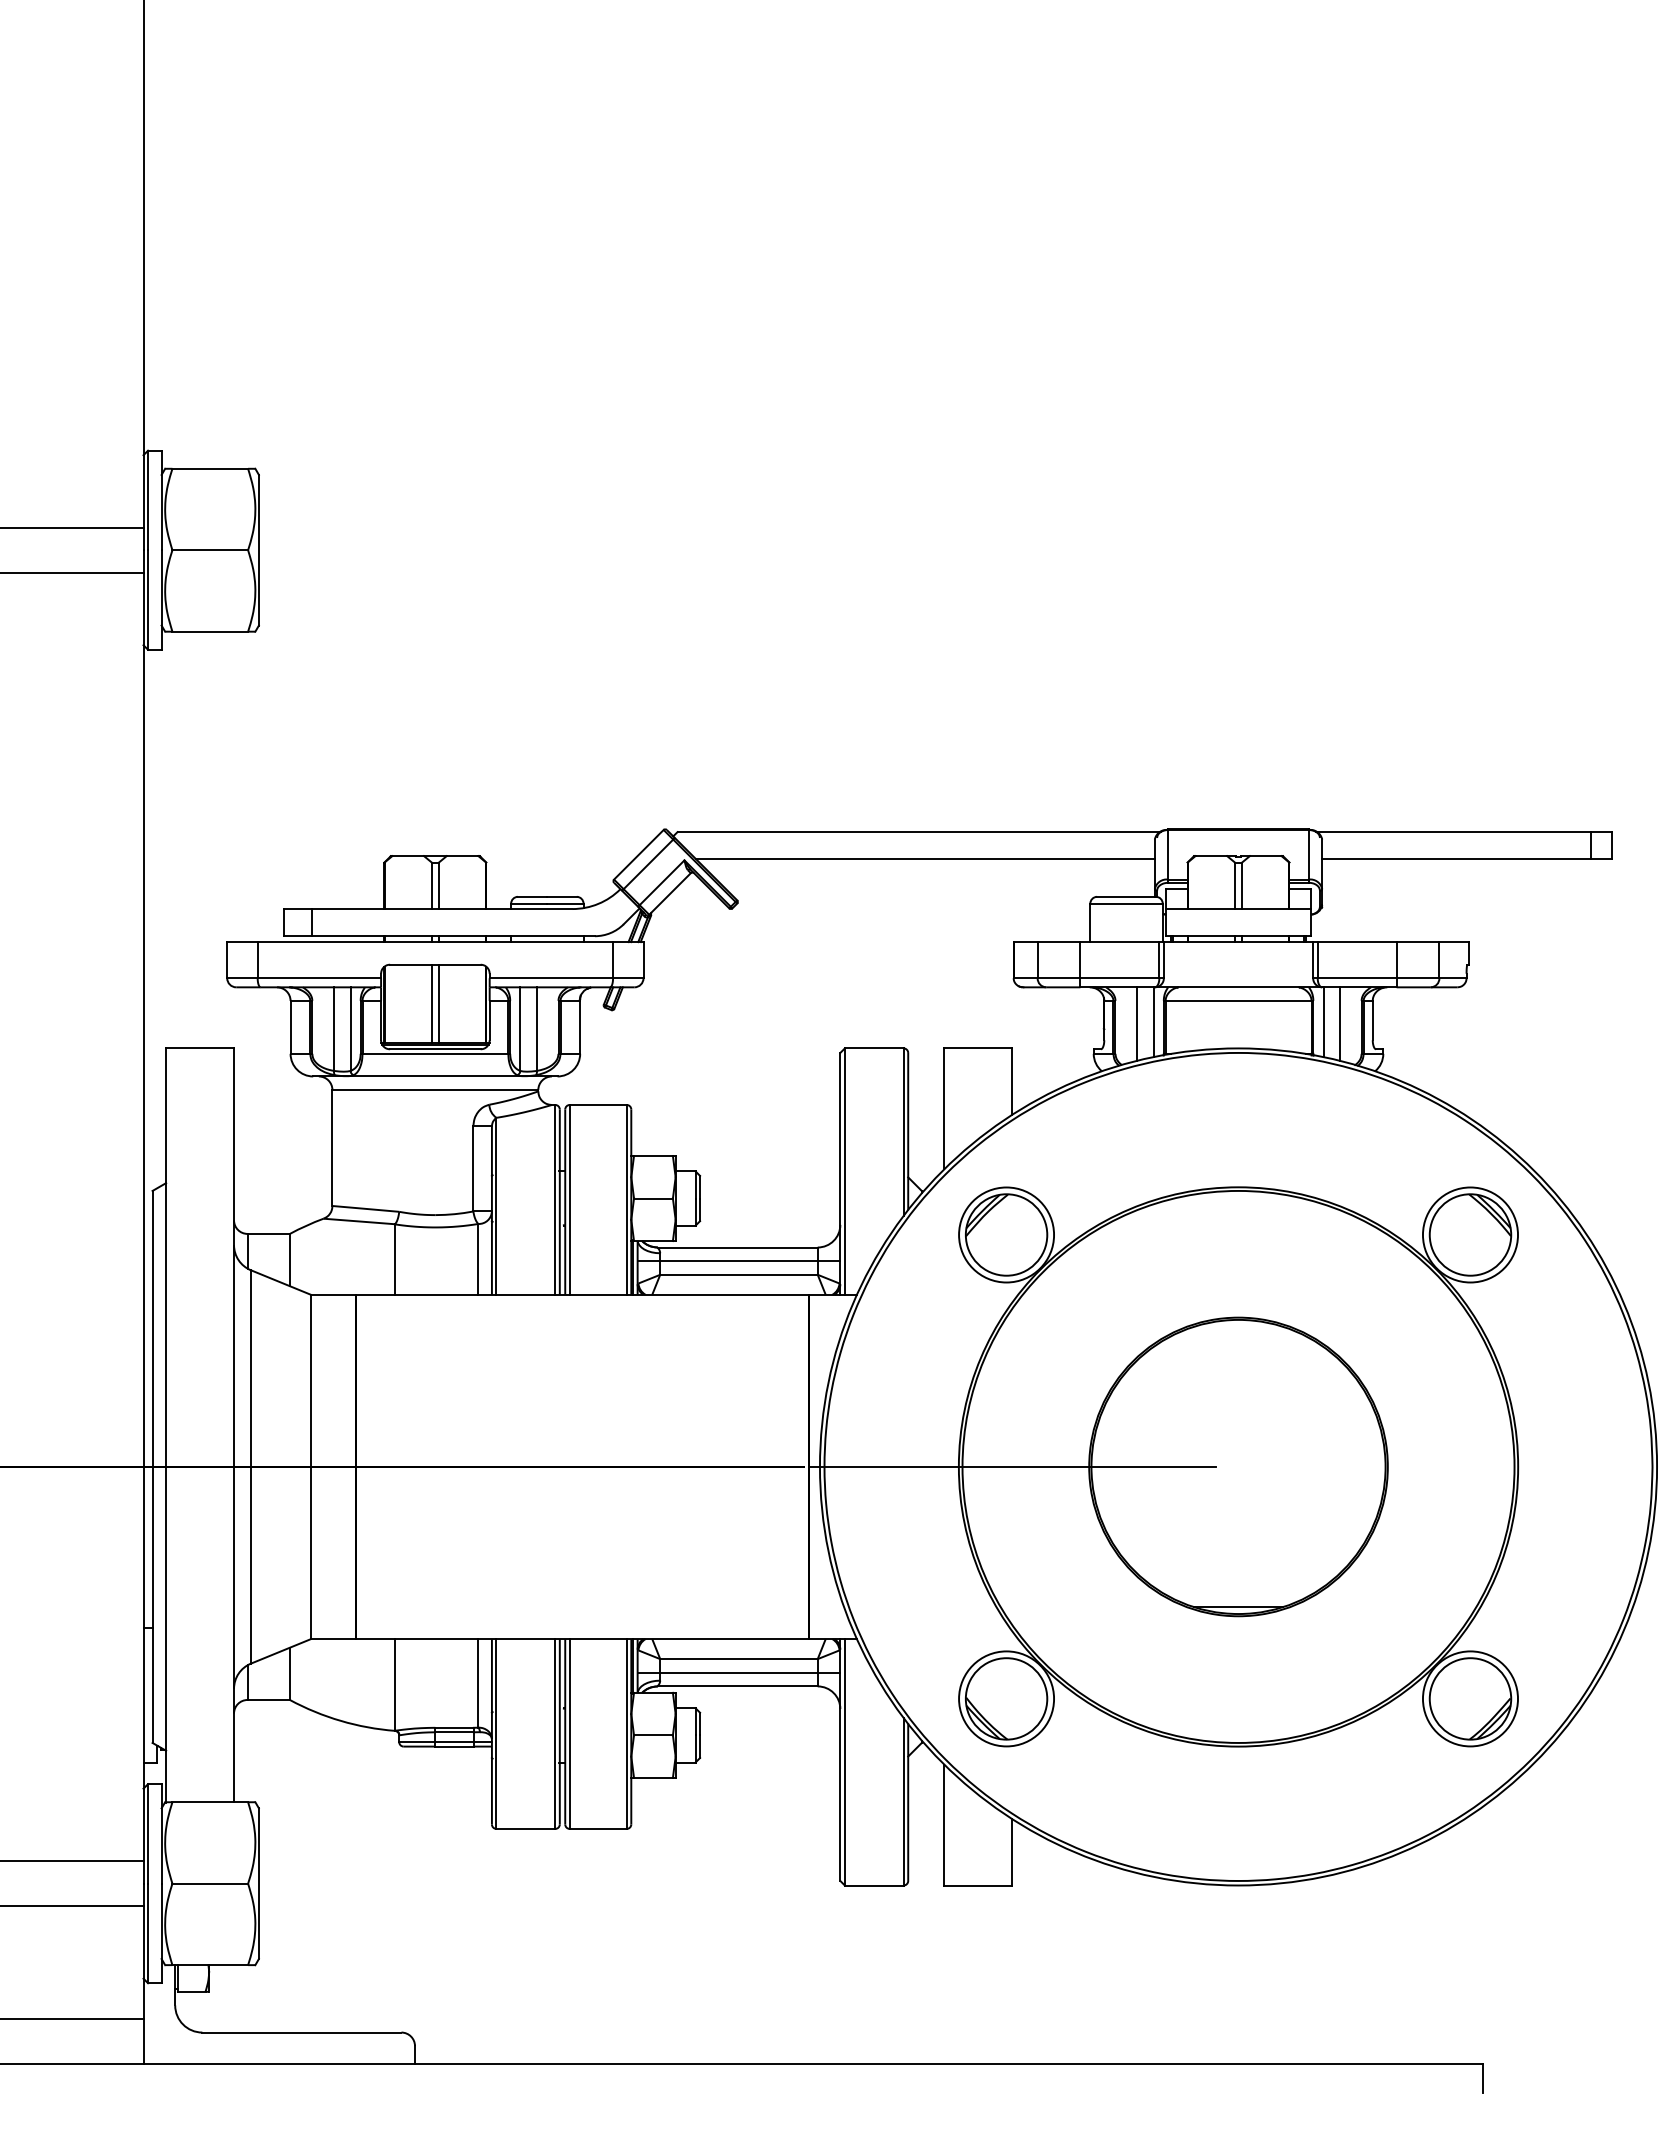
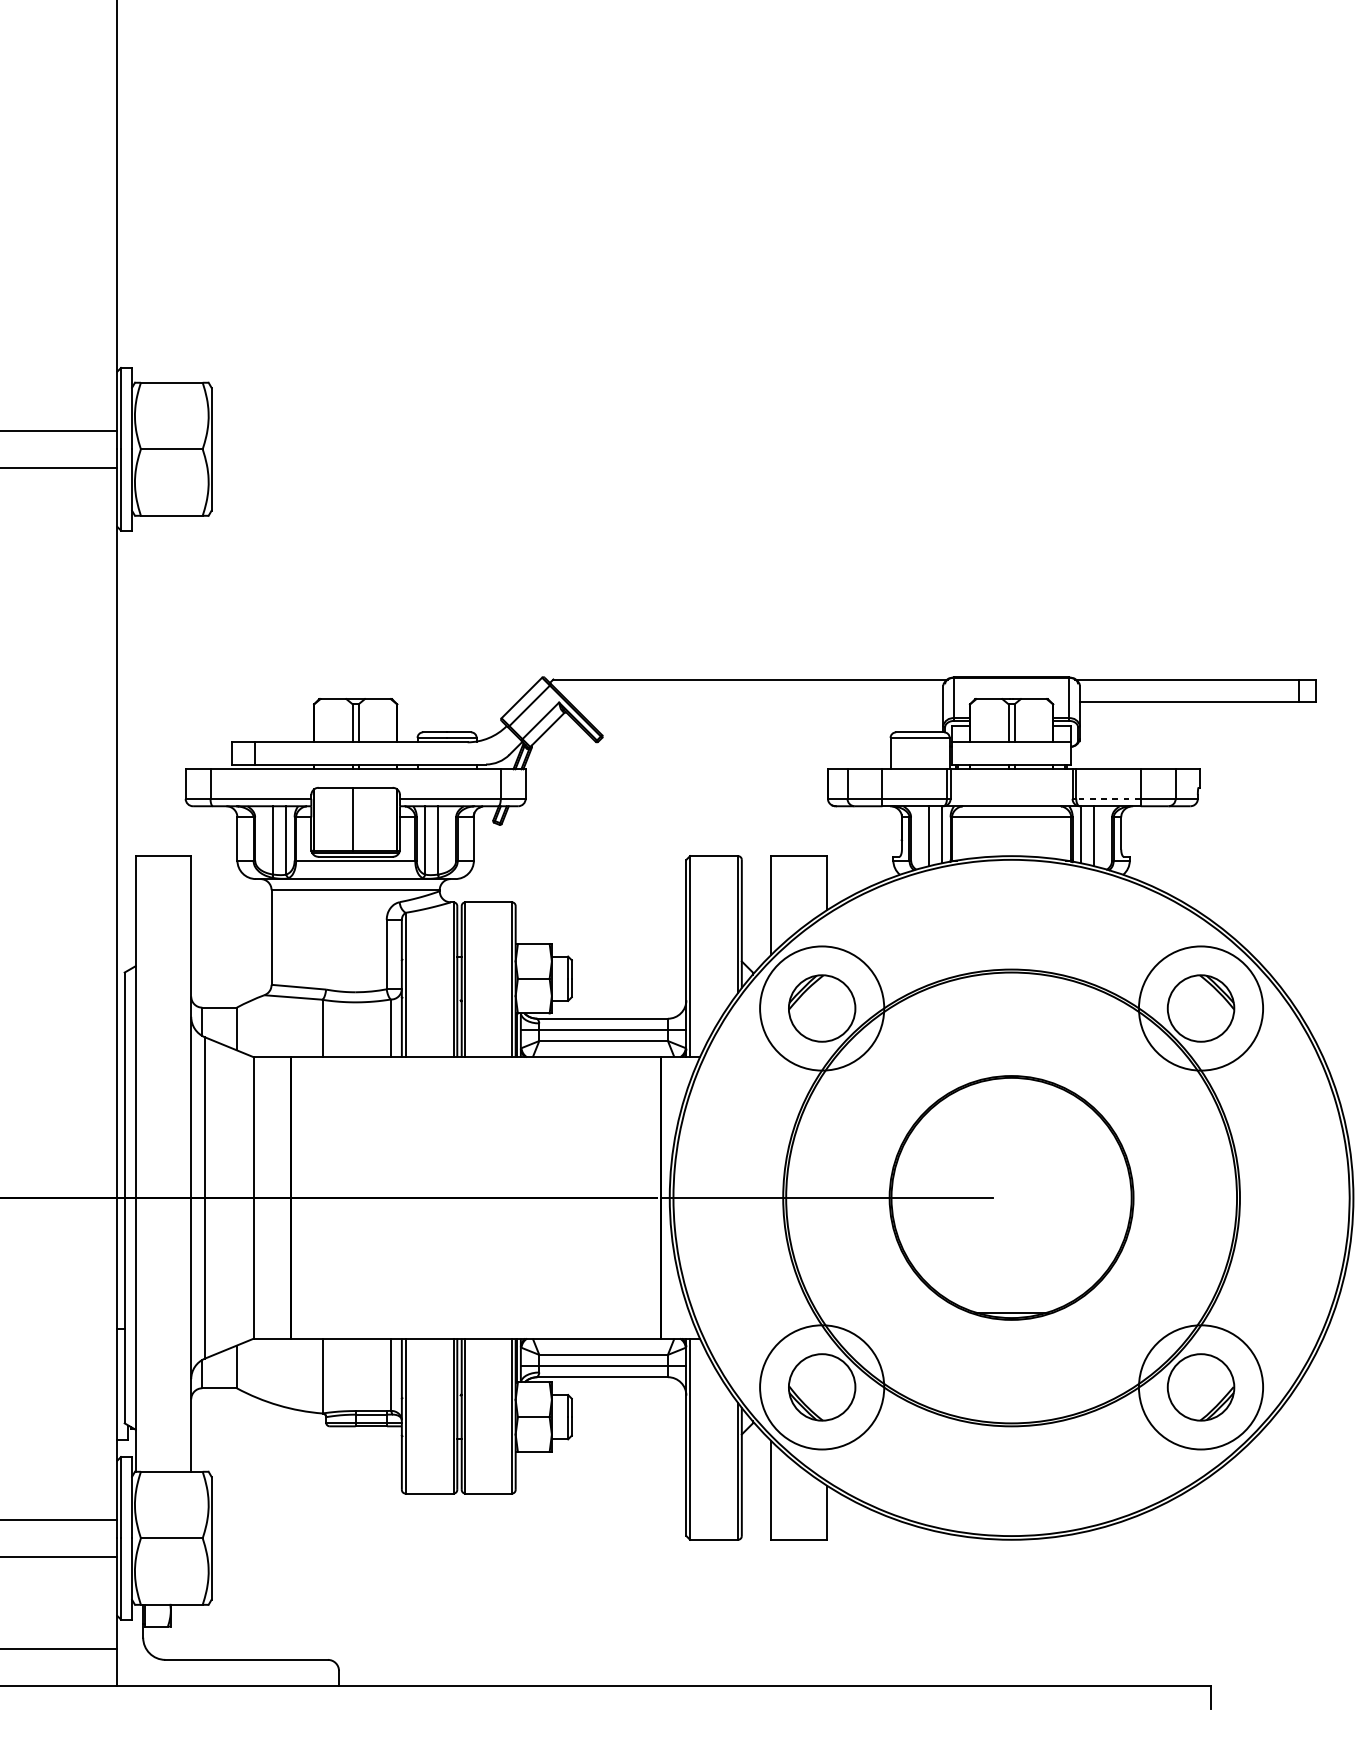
line: (925, 859) -> (755, 701), removed
line: (1356, 978) -> (1107, 799), solid -> dashed
line: (439, 1003) -> (359, 819), removed
circle: (1006, 1234) -> (822, 1008), size x1.6
circle: (1470, 1234) -> (1201, 1008), size x1.6
circle: (1006, 1698) -> (822, 1387), size x1.6
circle: (1470, 1698) -> (1201, 1387), size x1.6

